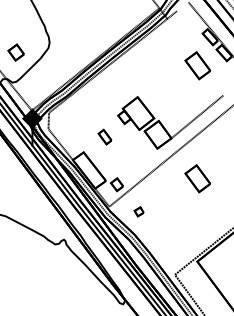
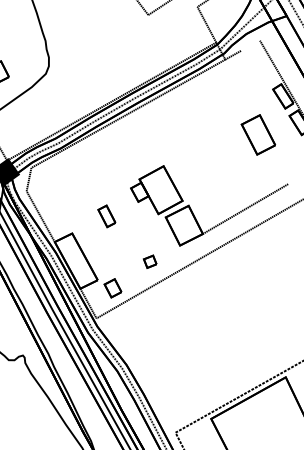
part: (197, 178) -> (231, 298), removed
part: (138, 211) -> (149, 261), moved

